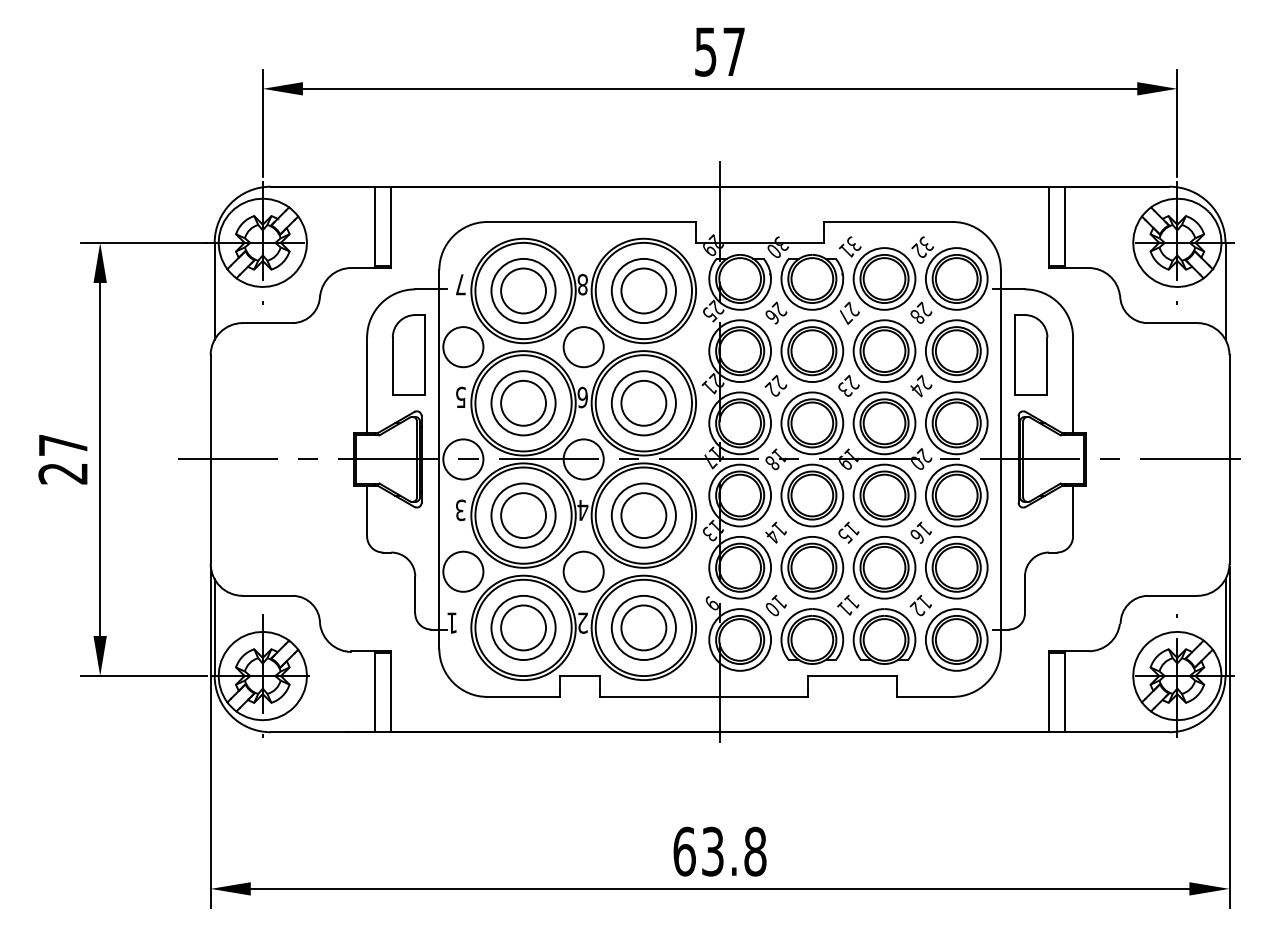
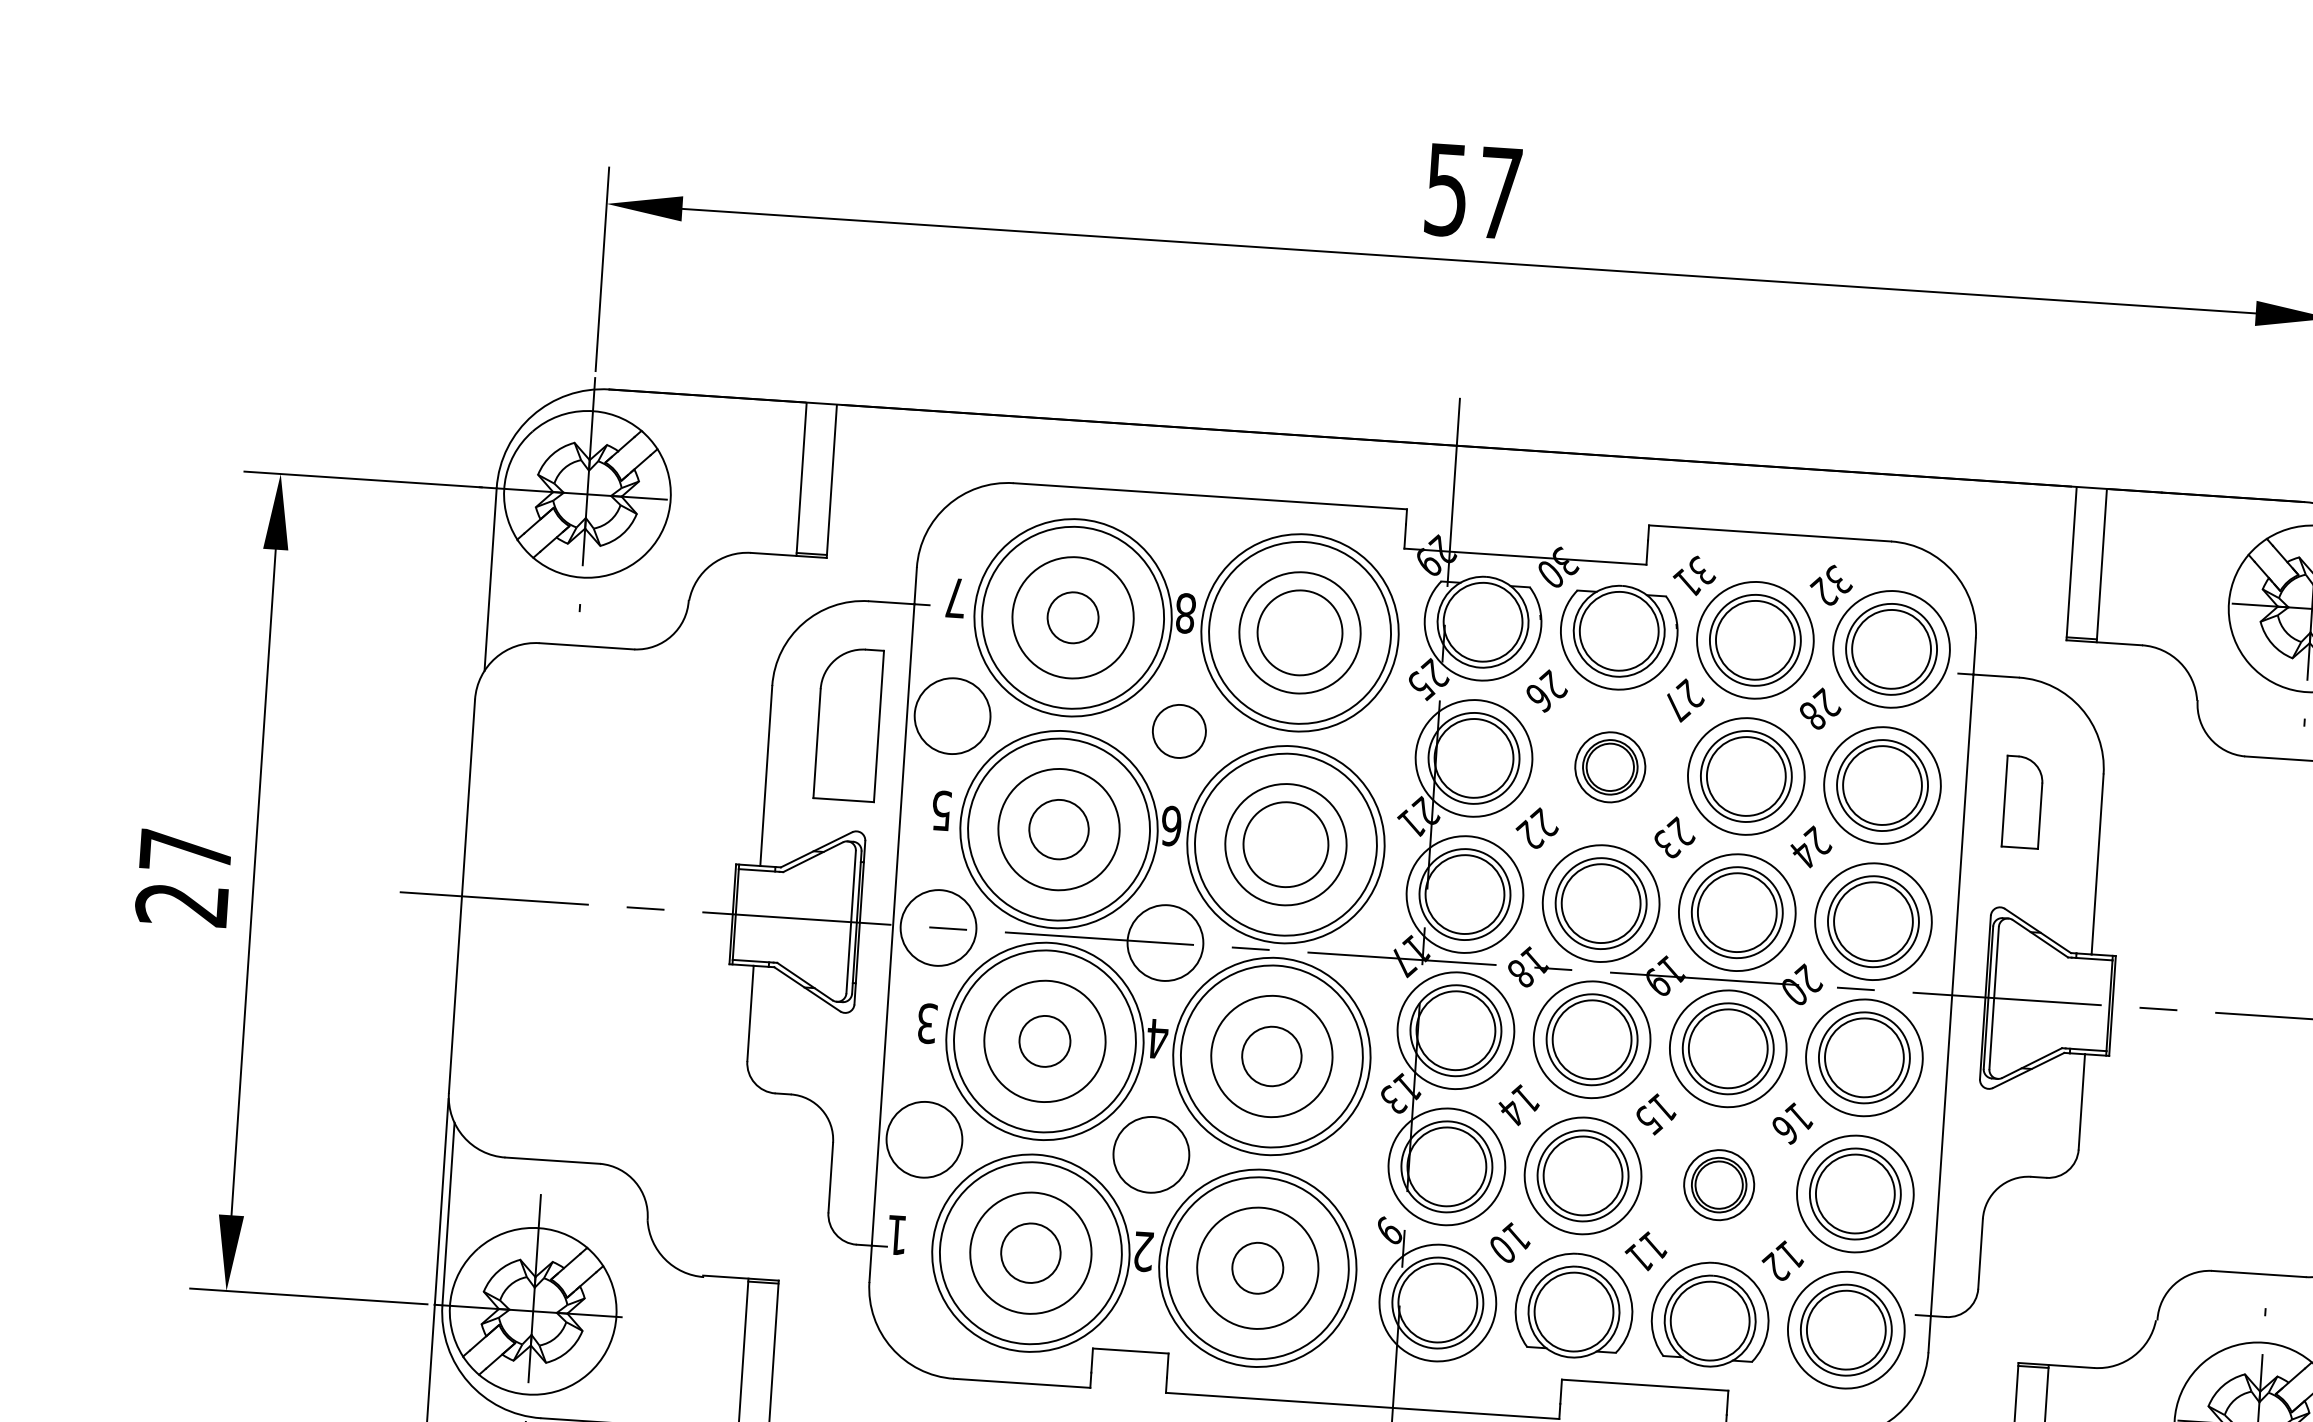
circle: (523, 290) -> (1073, 616), size x0.6
circle: (583, 347) -> (1179, 731), size x0.7
part: (812, 350) -> (1610, 766), size x0.6
part: (1031, 354) -> (2023, 801), size x0.6
circle: (523, 402) -> (1059, 828), size x0.7
circle: (523, 515) -> (1044, 1041), size x0.6
circle: (643, 515) -> (1271, 1056), size x0.7
part: (884, 567) -> (1719, 1184), size x0.6
circle: (523, 627) -> (1030, 1252), size x0.7
circle: (643, 627) -> (1257, 1267), size x0.6

